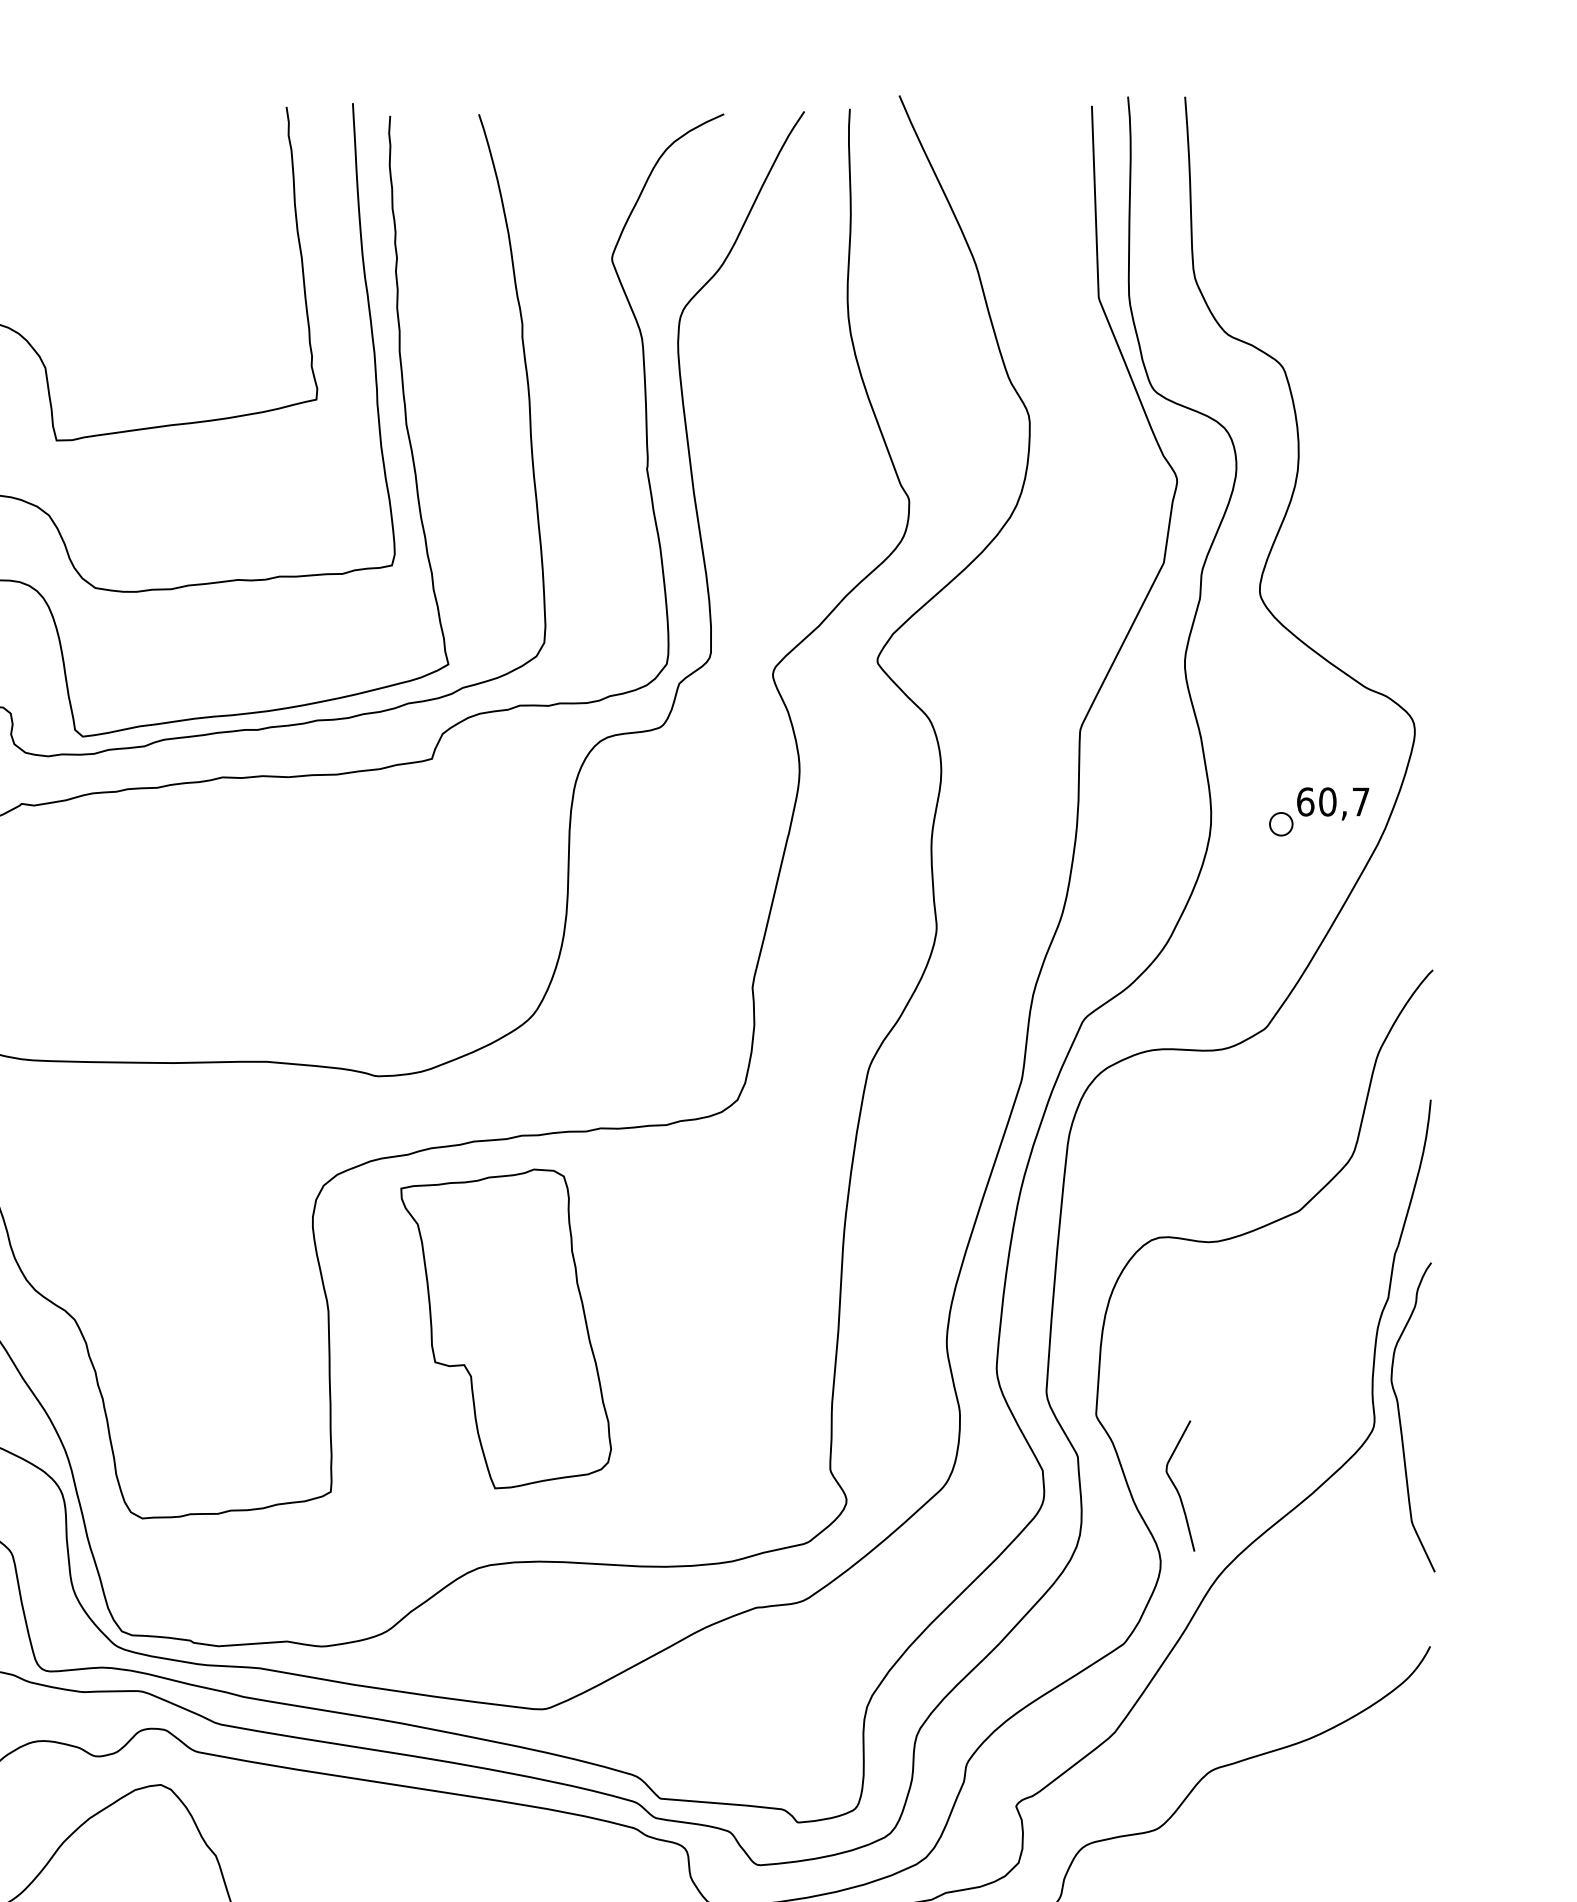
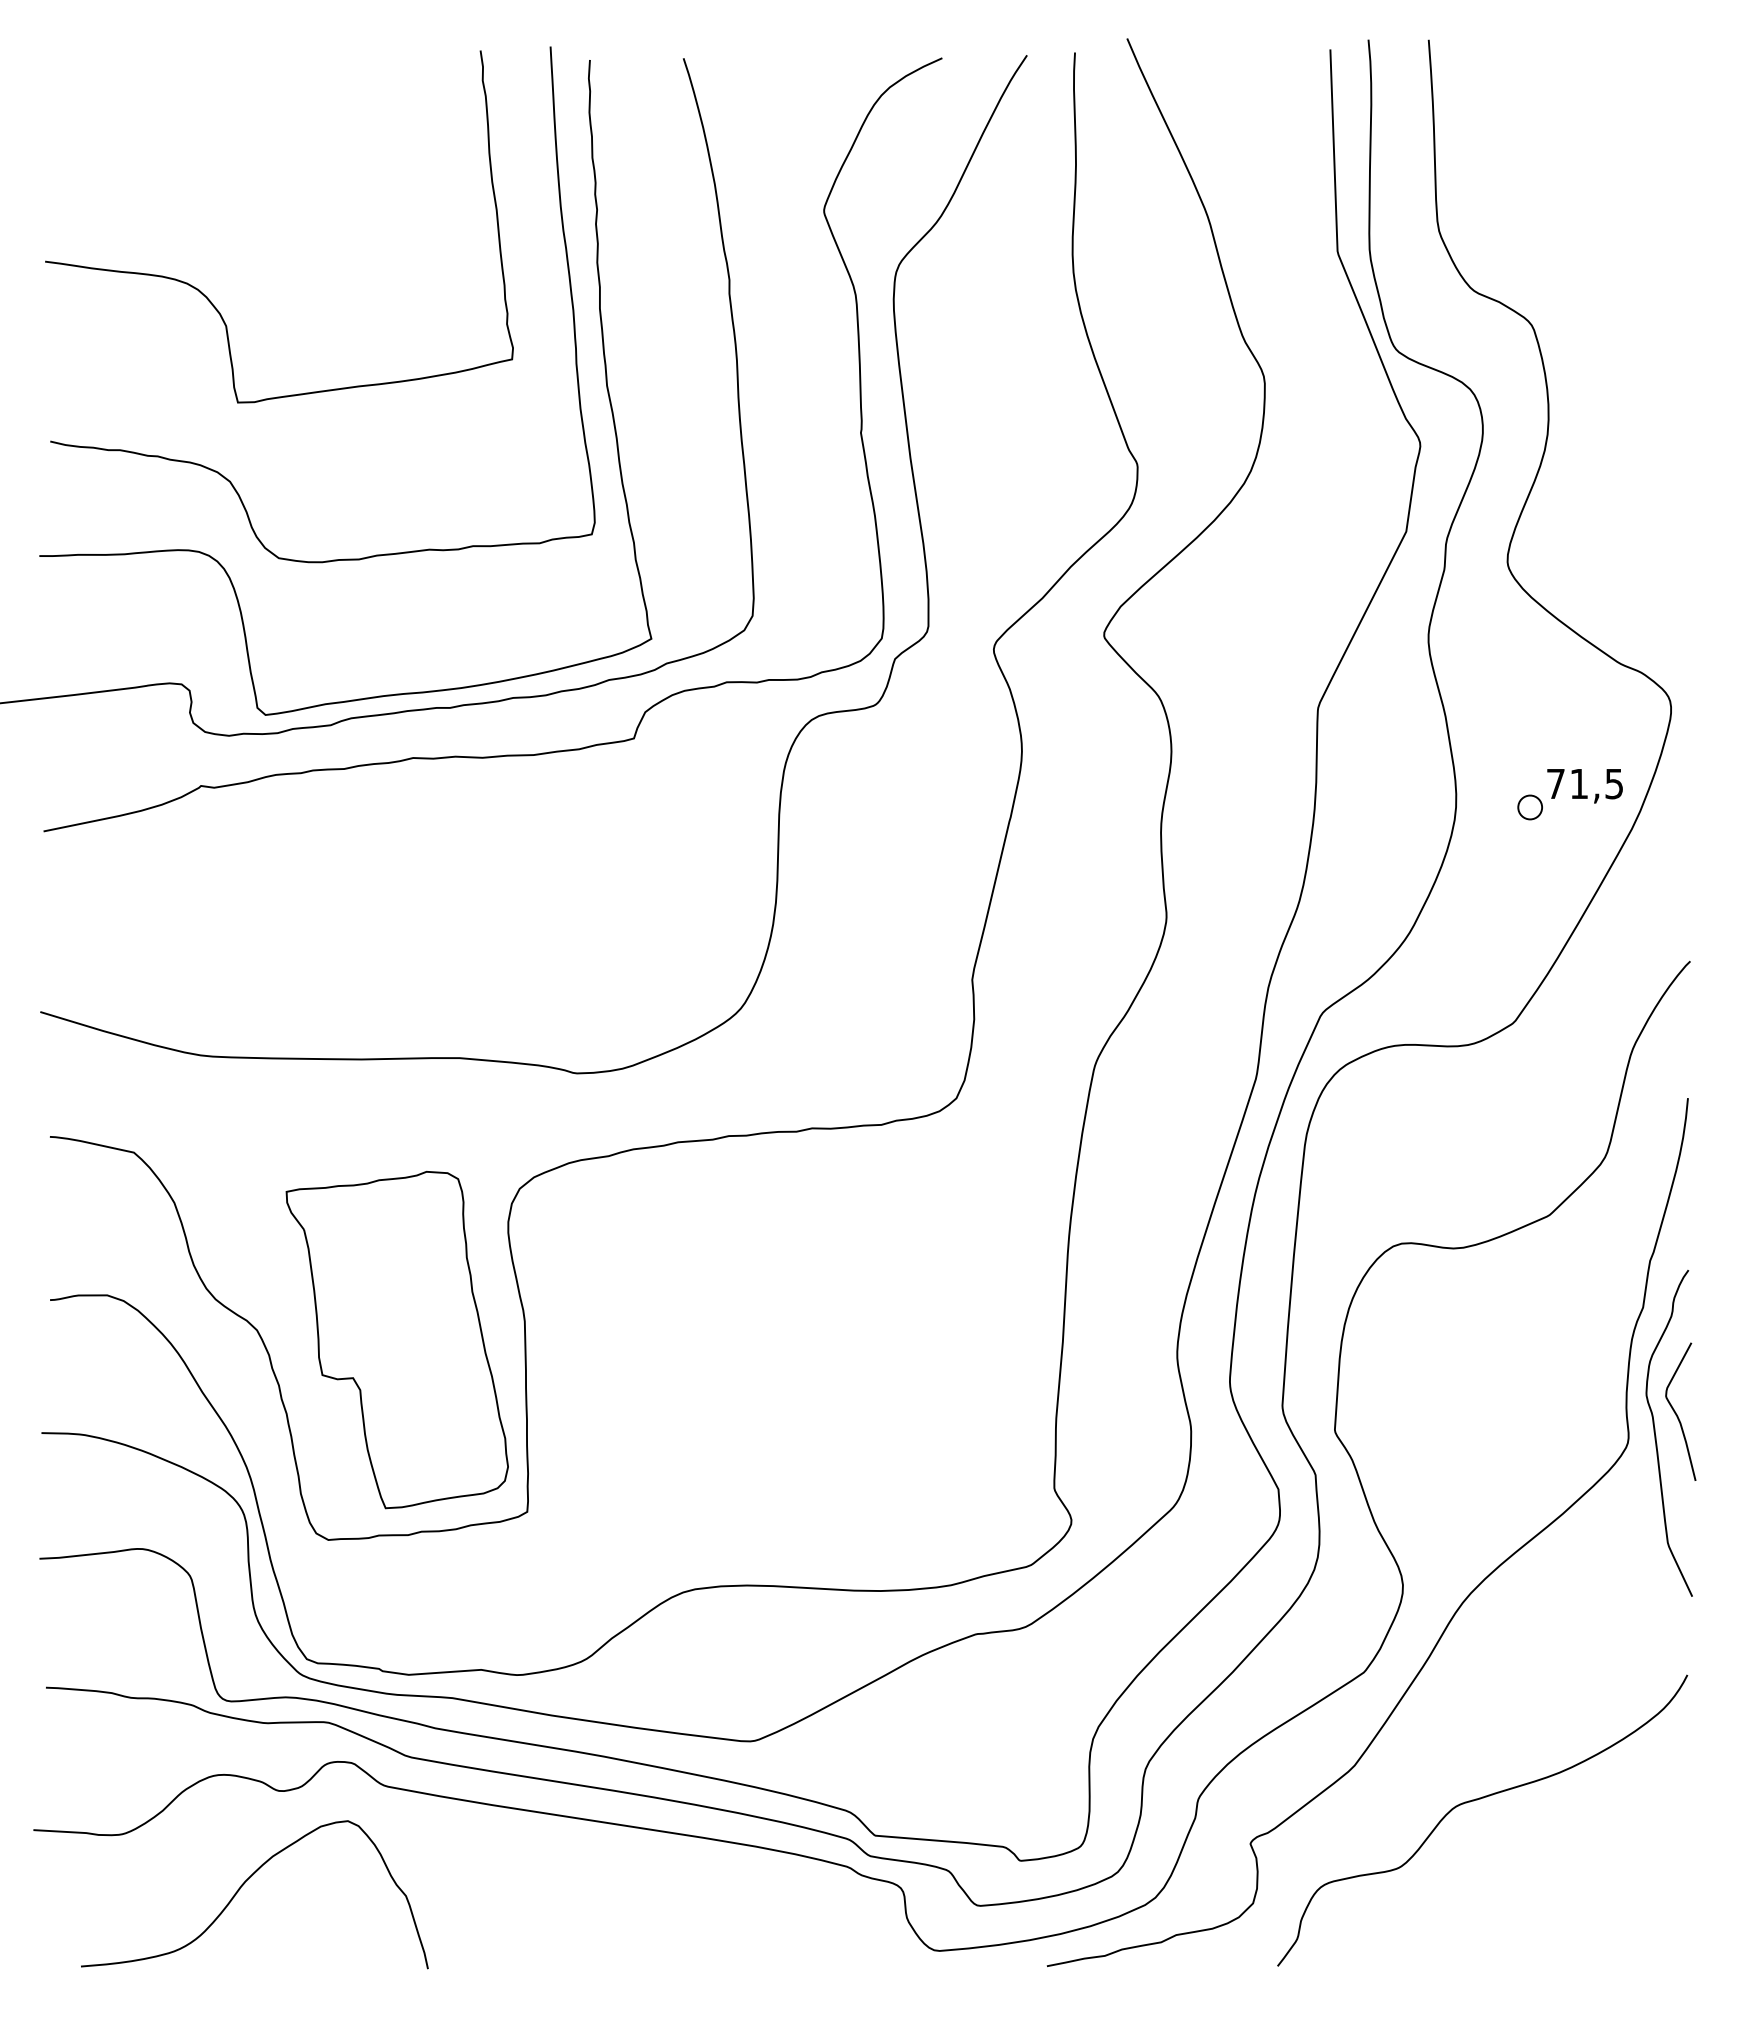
text: (1332, 801) -> (1584, 783), 60,7 -> 71,5
part: (505, 1329) -> (396, 1340), moved
curve: (1176, 1486) -> (1676, 1412), moved

